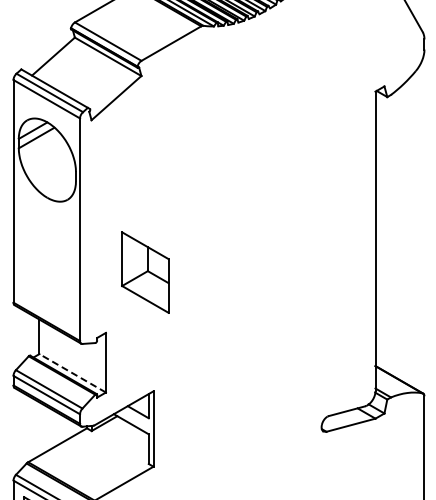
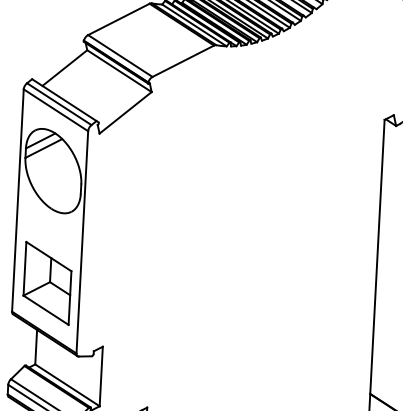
part: (145, 272) -> (47, 283), moved
line: (72, 373) -> (67, 385), dashed -> solid

